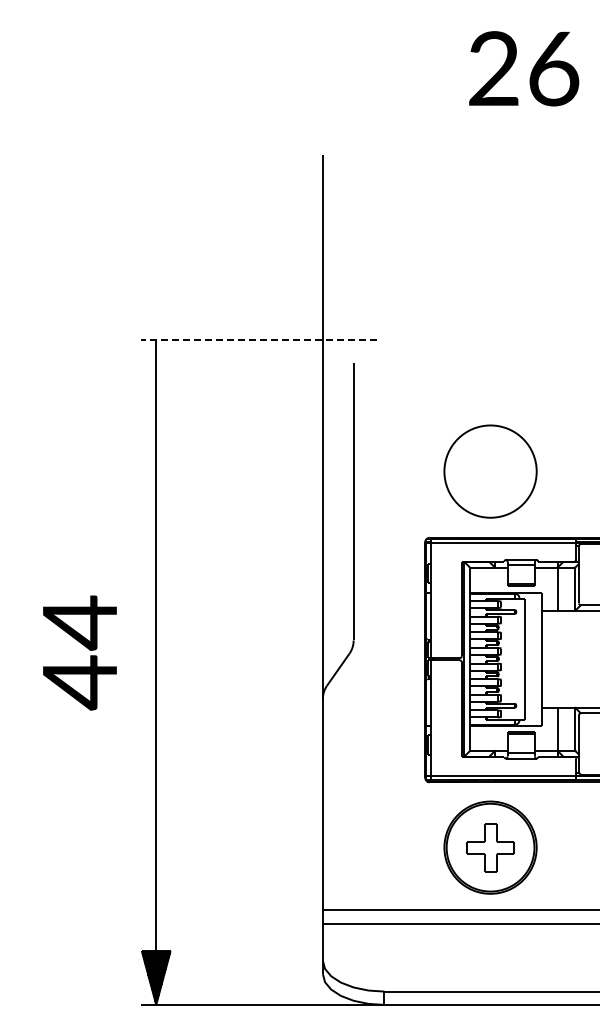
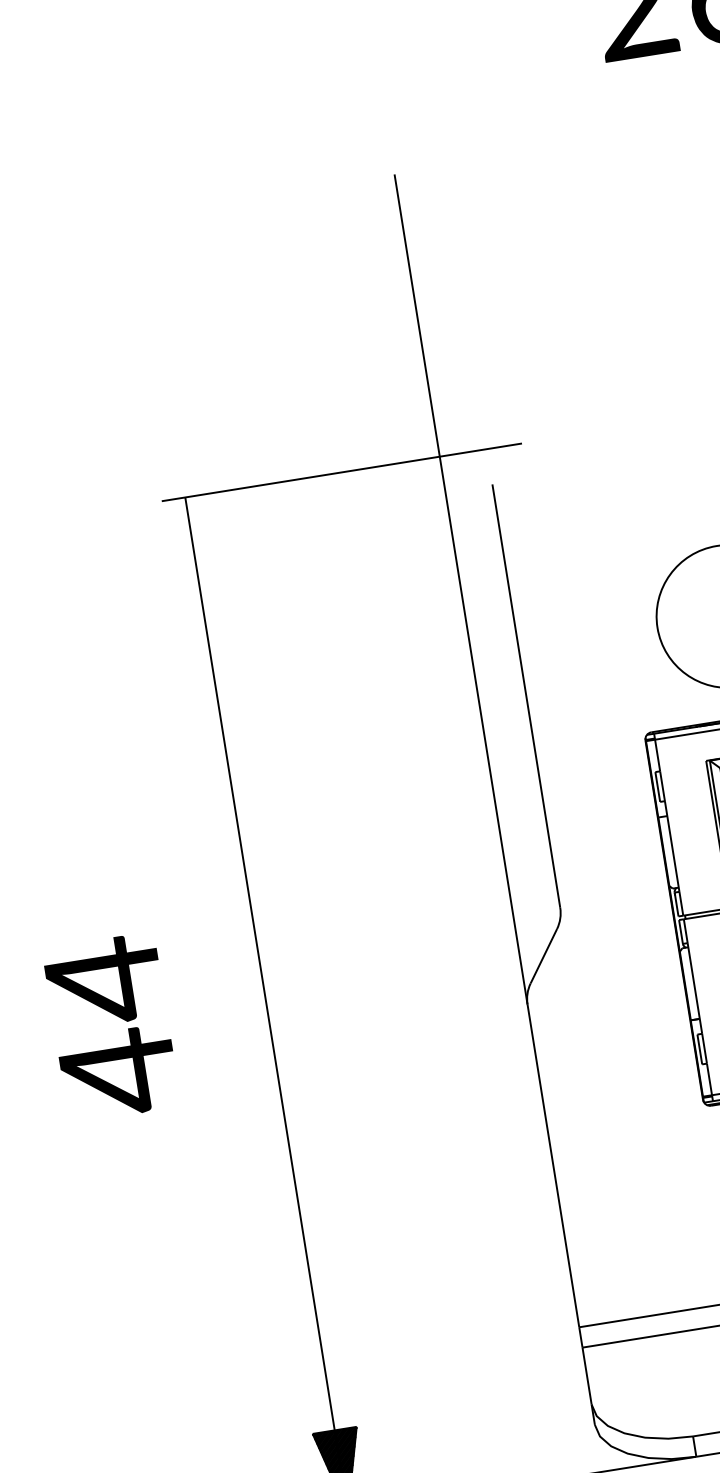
line: (258, 340) -> (341, 473), dashed -> solid
text: (79, 652) -> (110, 1026), moved

